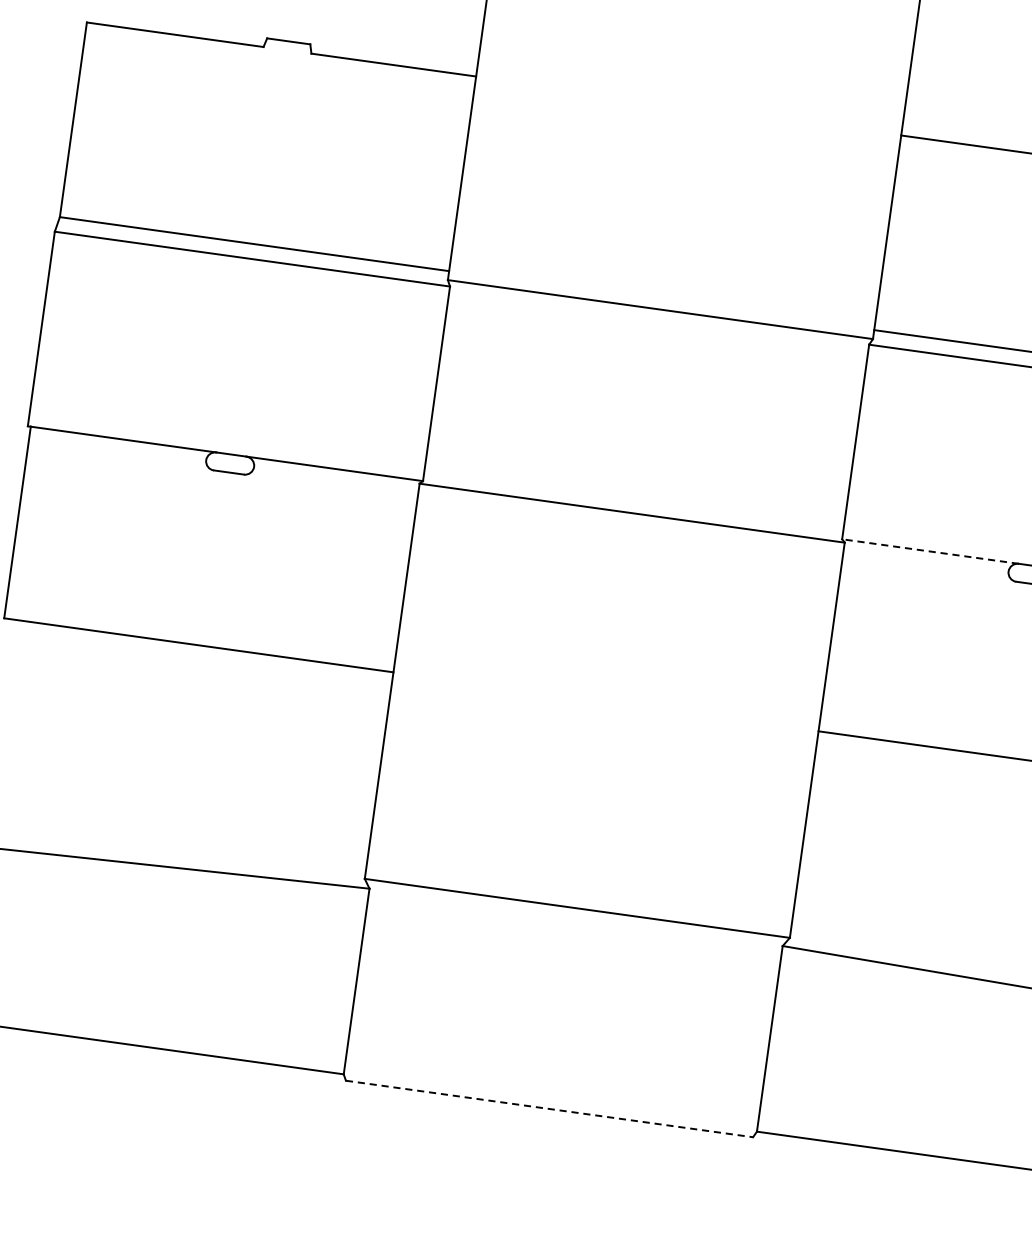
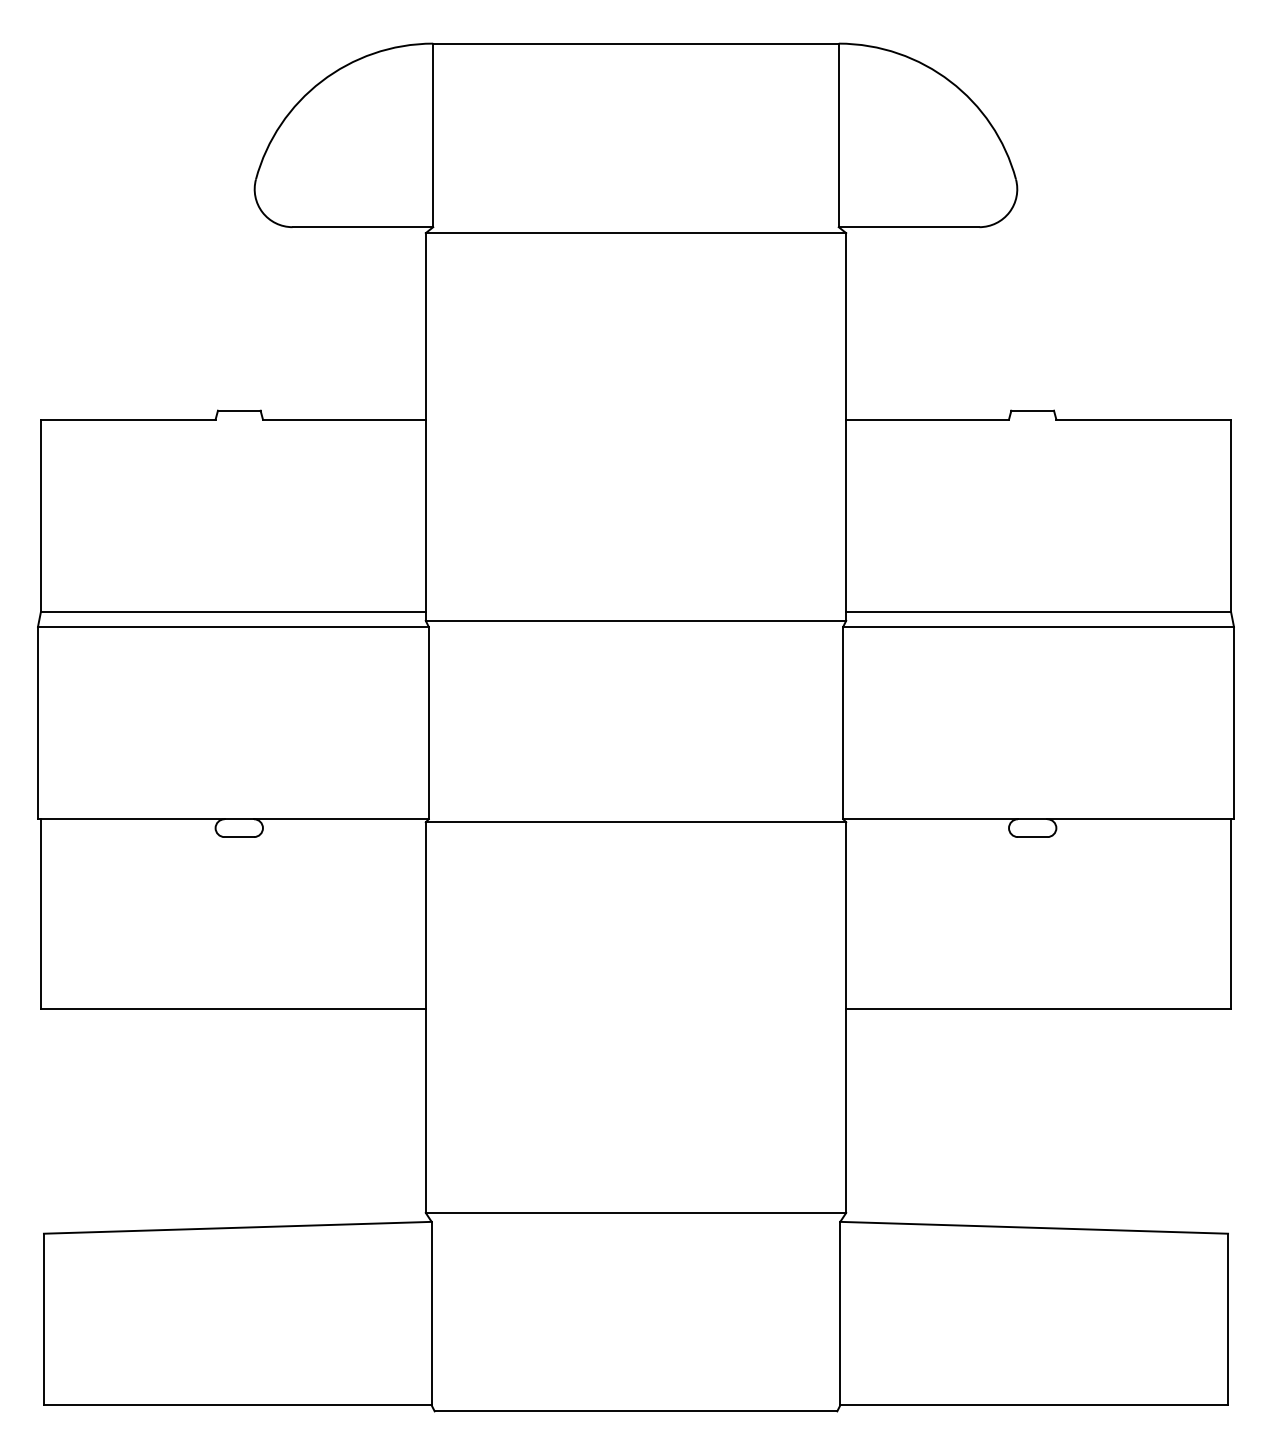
line: (930, 551) -> (930, 819), dashed -> solid
line: (550, 1109) -> (636, 1411), dashed -> solid

